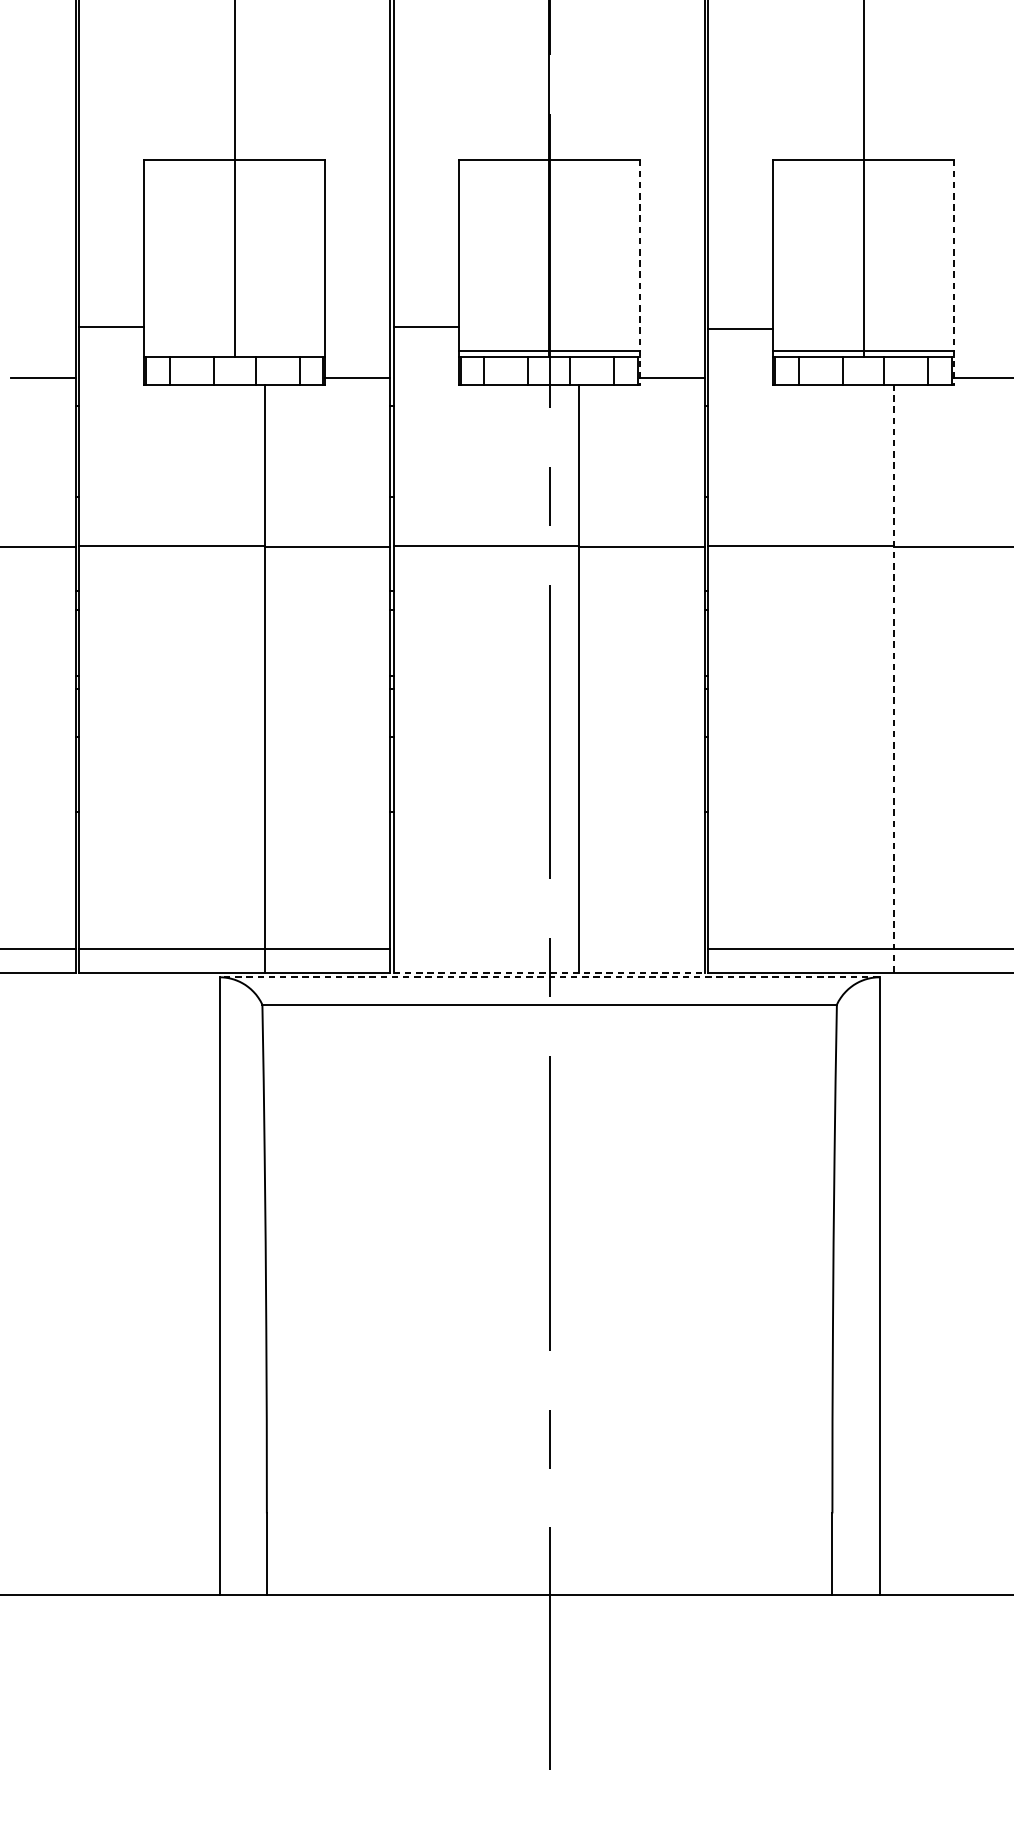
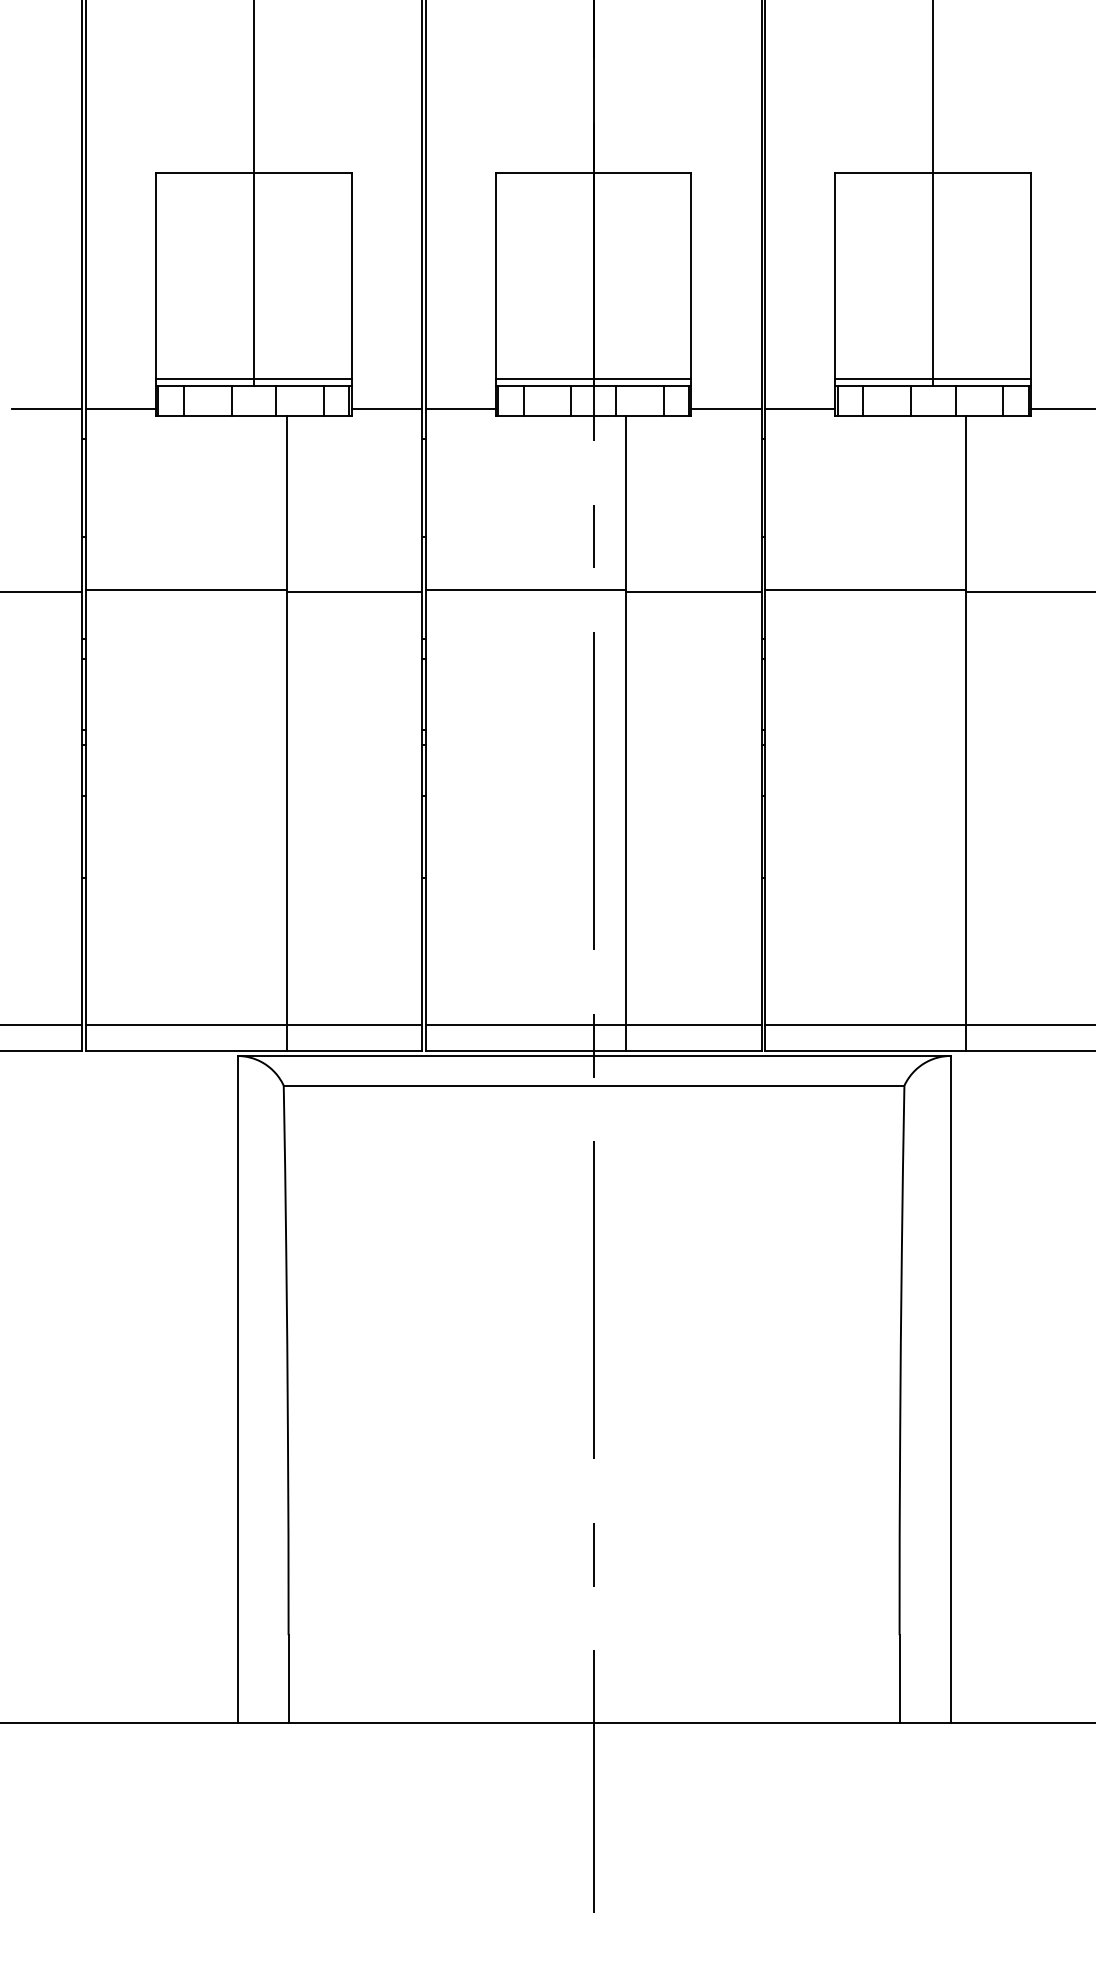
line: (639, 272) -> (691, 294), dashed -> solid
line: (953, 272) -> (1030, 294), dashed -> solid
line: (111, 327) -> (120, 408), moved
line: (426, 327) -> (460, 408), moved
line: (740, 328) -> (800, 408), moved
line: (234, 351) -> (253, 379), added
line: (893, 678) -> (965, 733), dashed -> solid
line: (549, 949) -> (593, 1025), added
line: (550, 972) -> (594, 1050), dashed -> solid
line: (549, 977) -> (593, 1056), dashed -> solid

